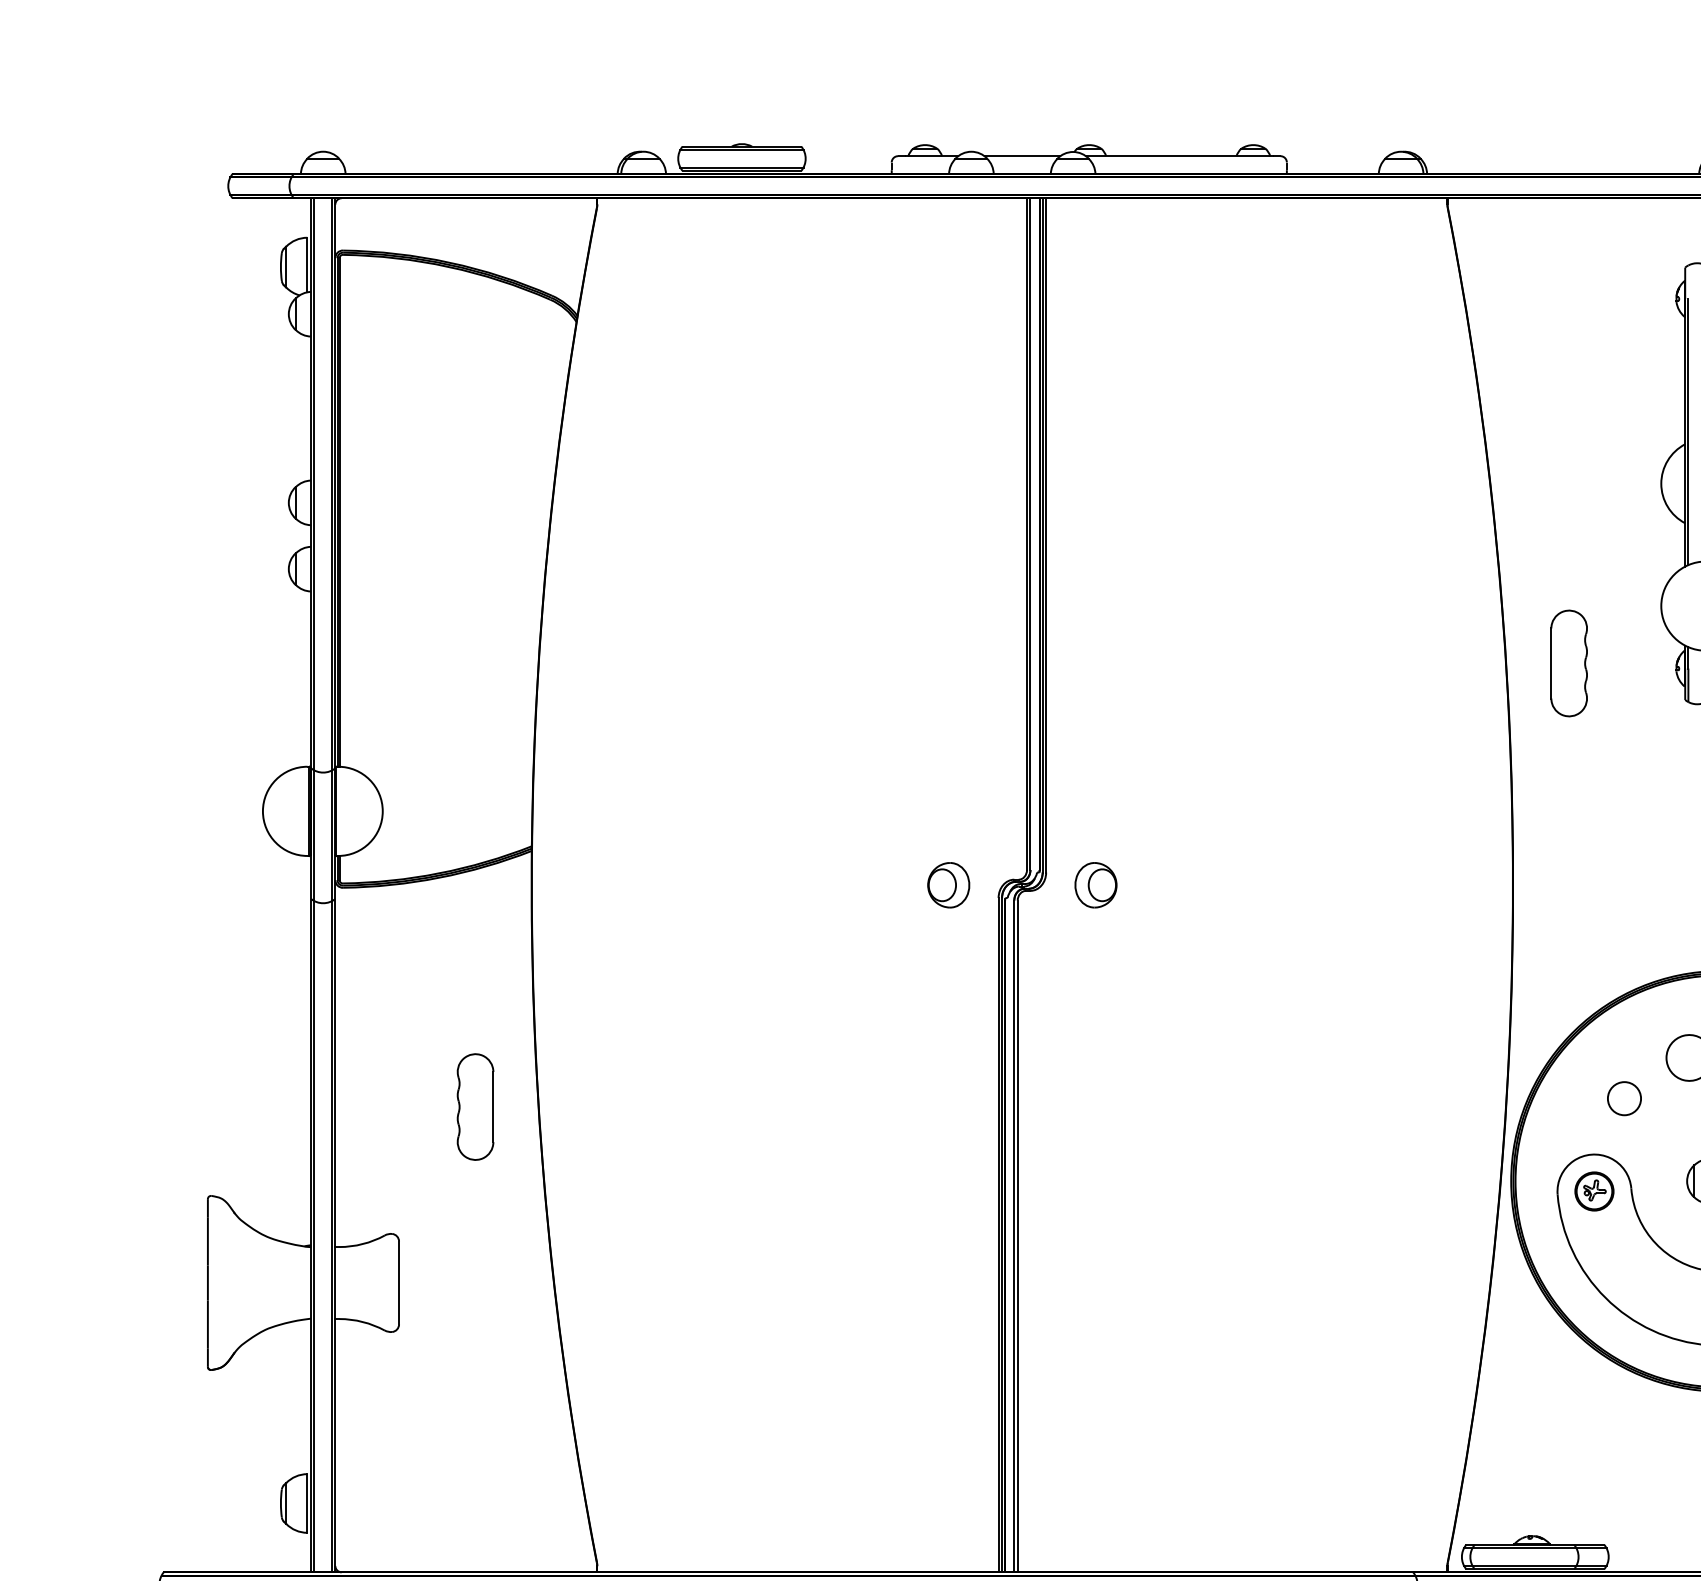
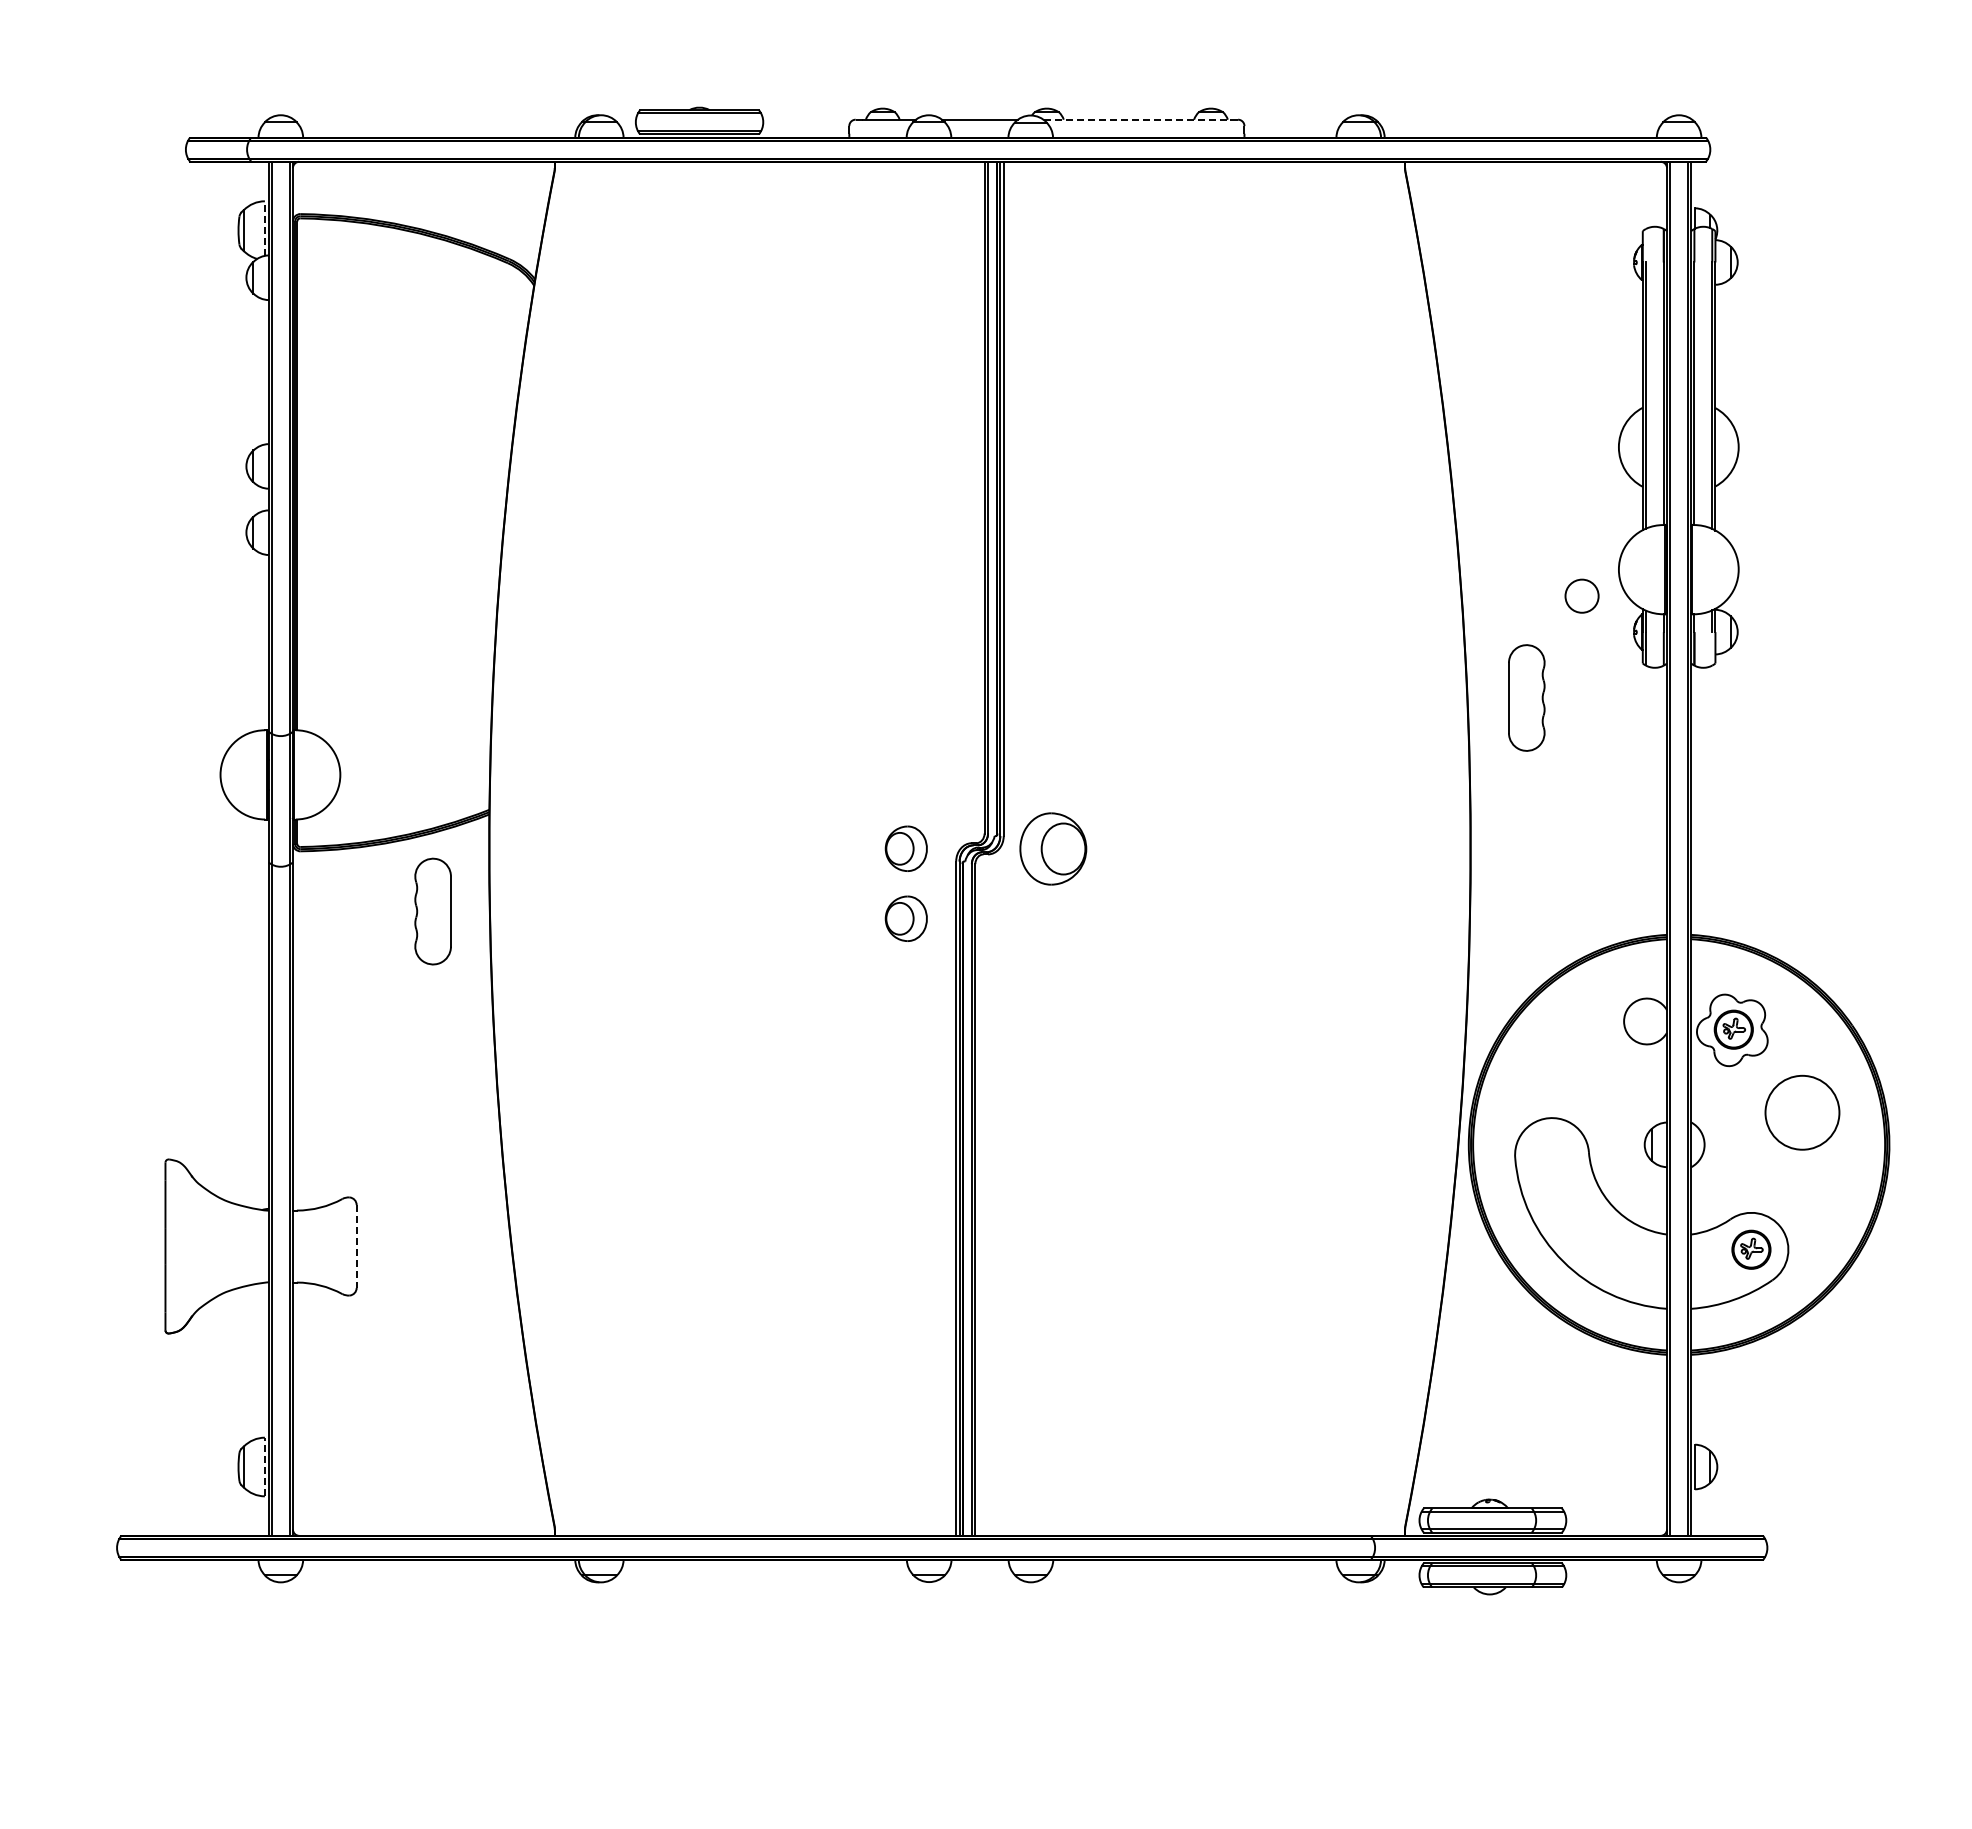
line: (1179, 155) -> (1137, 119), solid -> dashed
line: (306, 264) -> (264, 228), solid -> dashed
part: (1568, 662) -> (1526, 697), moved
part: (1095, 884) -> (1053, 848), size x1.6
part: (947, 954) -> (905, 918), added
circle: (1623, 1097) -> (1581, 595), moved
part: (474, 1106) -> (432, 911), moved
part: (1594, 1190) -> (1552, 1154), removed
line: (398, 1283) -> (356, 1247), solid -> dashed
line: (306, 1502) -> (264, 1466), solid -> dashed

